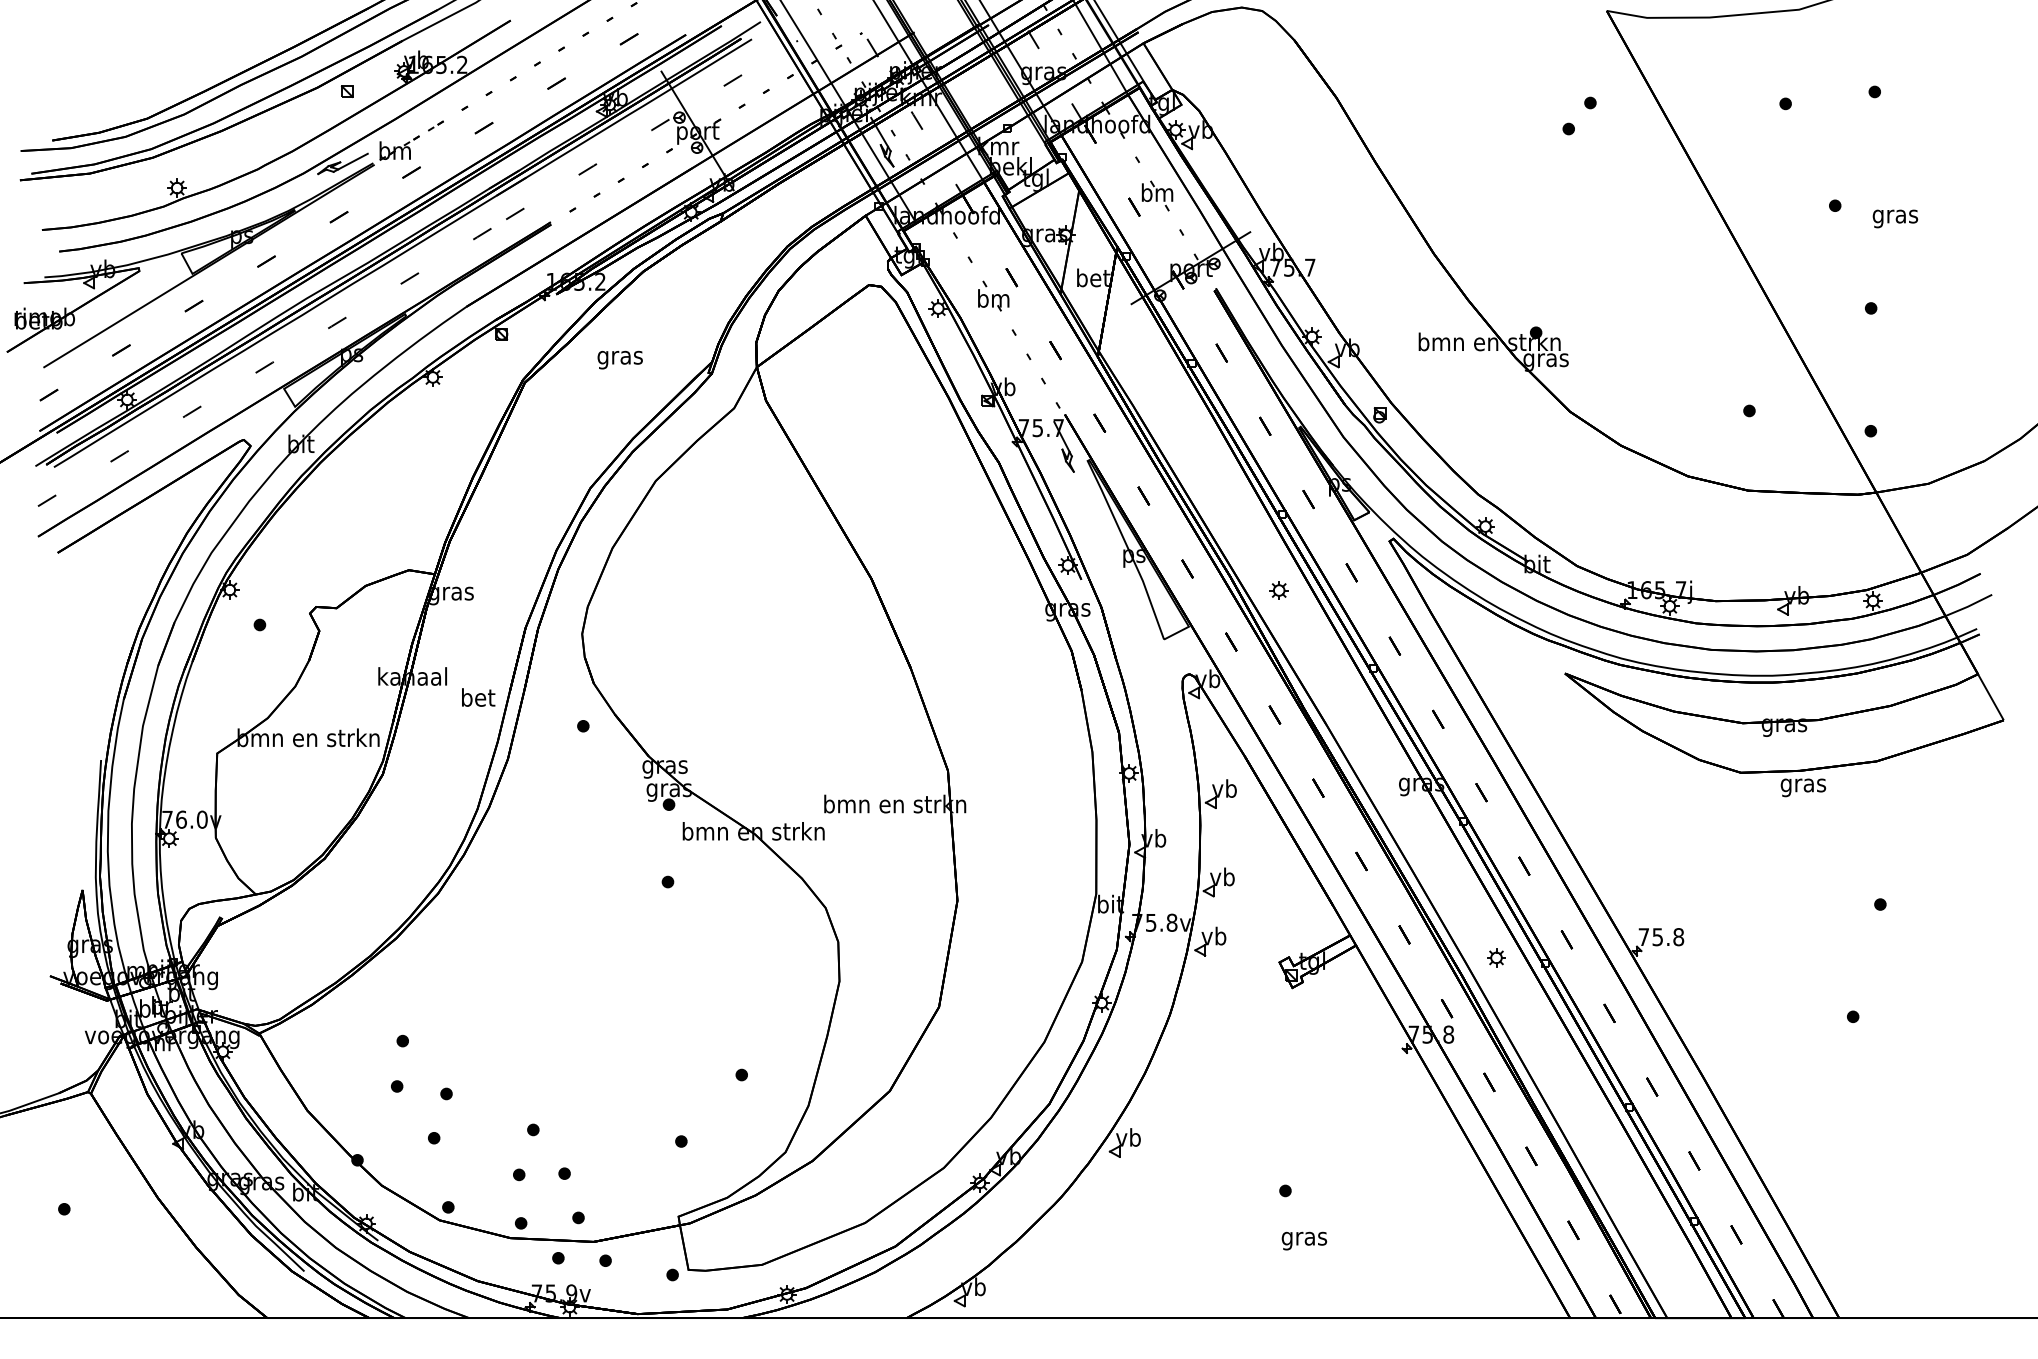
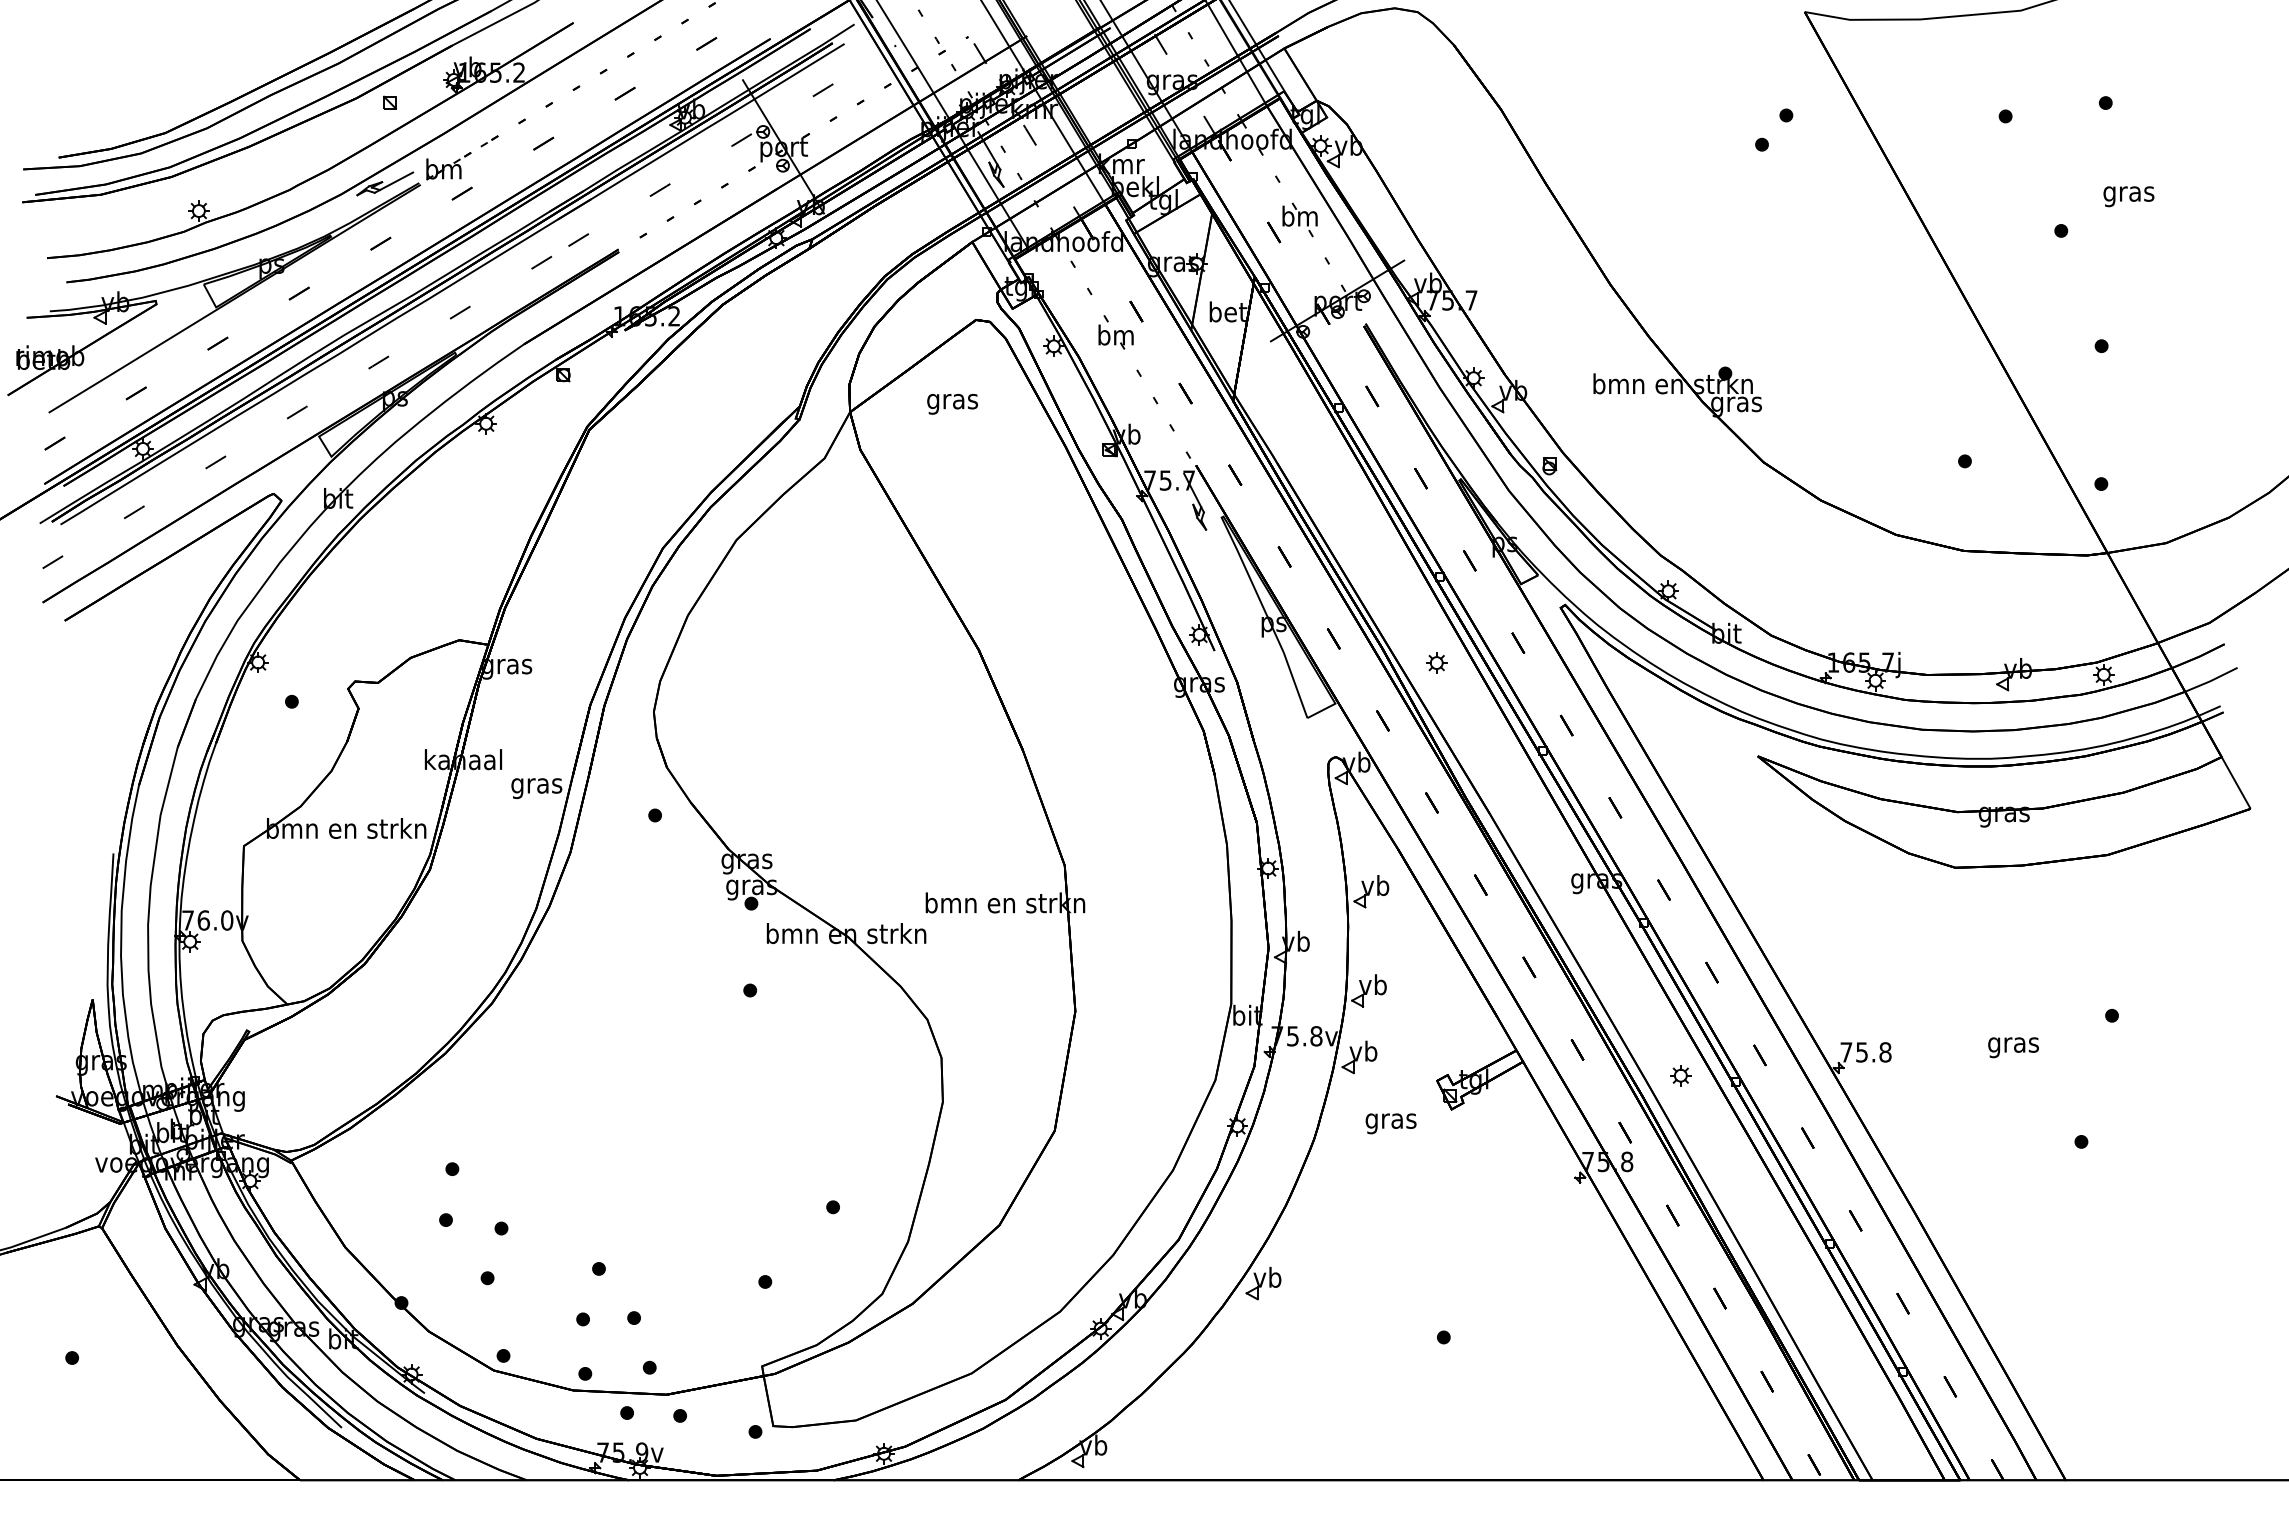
text: (1895, 218) -> (2128, 196), moved
text: (620, 360) -> (952, 404), moved
text: (477, 699) -> (536, 785), bet -> gras
text: (1803, 787) -> (2013, 1047), moved
text: (1303, 1240) -> (1390, 1123), moved

